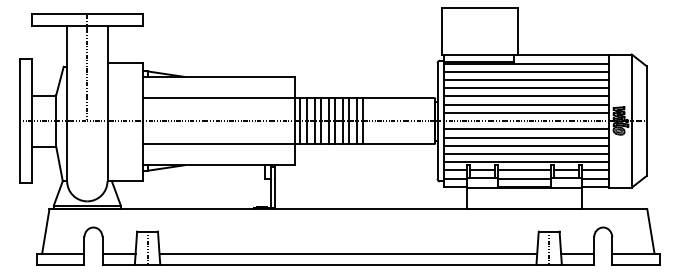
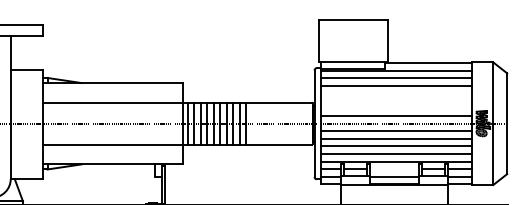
line: (526, 88) -> (396, 93), removed
line: (526, 96) -> (396, 101), removed
line: (526, 104) -> (396, 108), removed
line: (524, 170) -> (394, 169), removed

